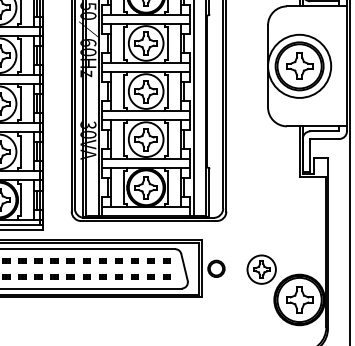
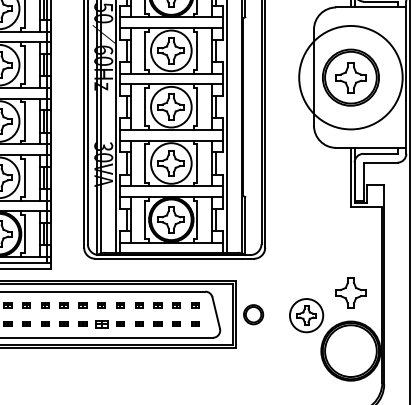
circle: (299, 66) -> (350, 77), size x1.4
part: (86, 276) -> (101, 323), size x1.6
part: (299, 299) -> (350, 292), moved

